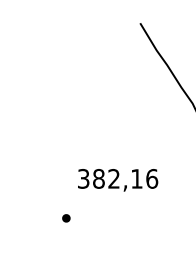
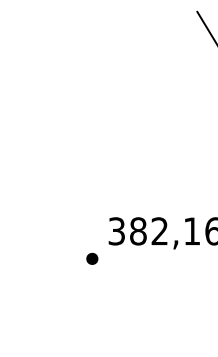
part: (66, 218) -> (92, 259), moved

